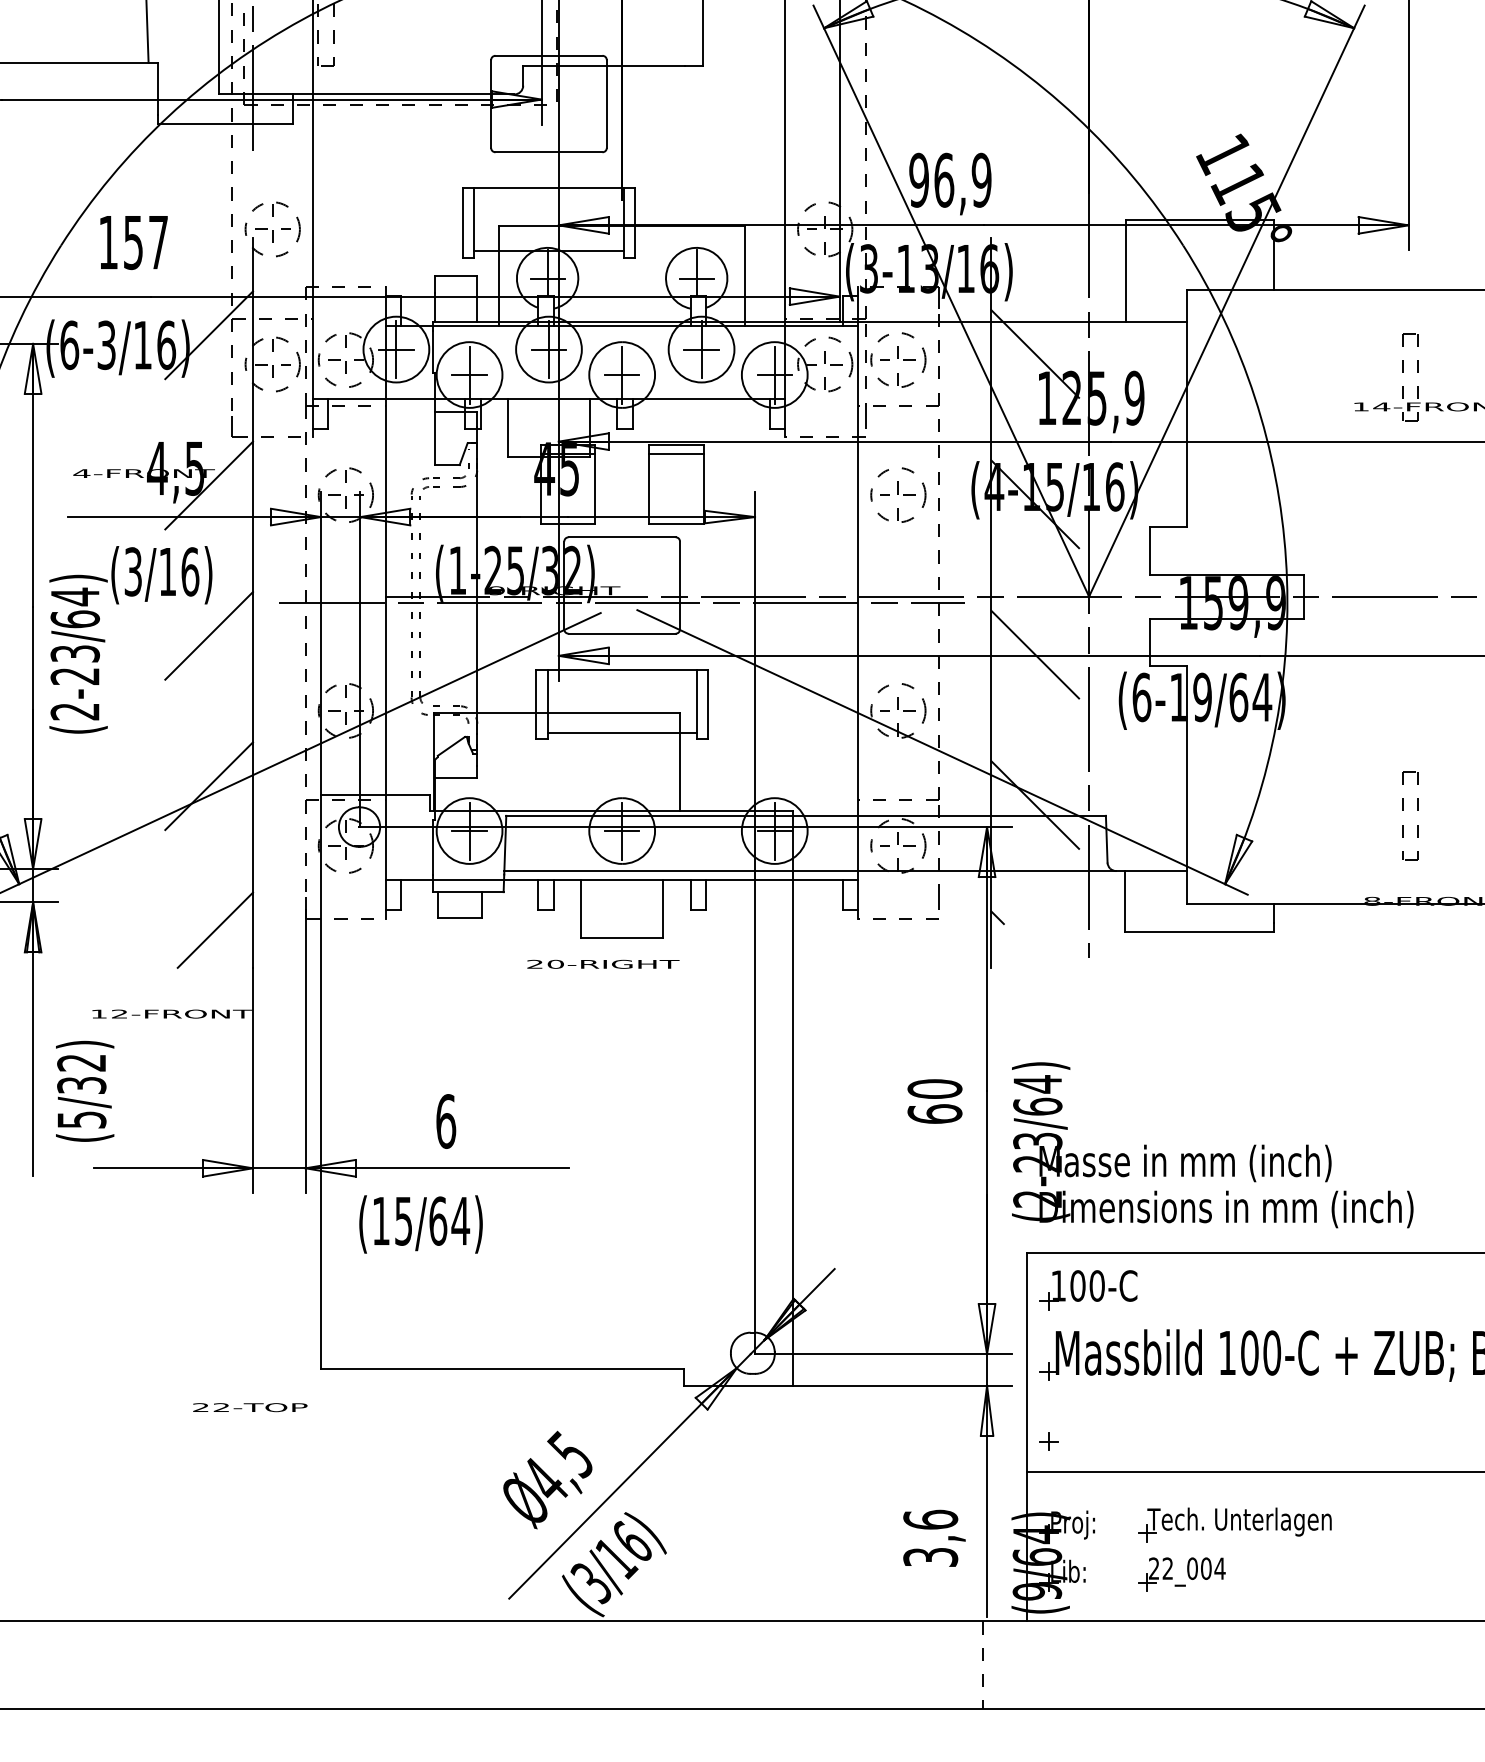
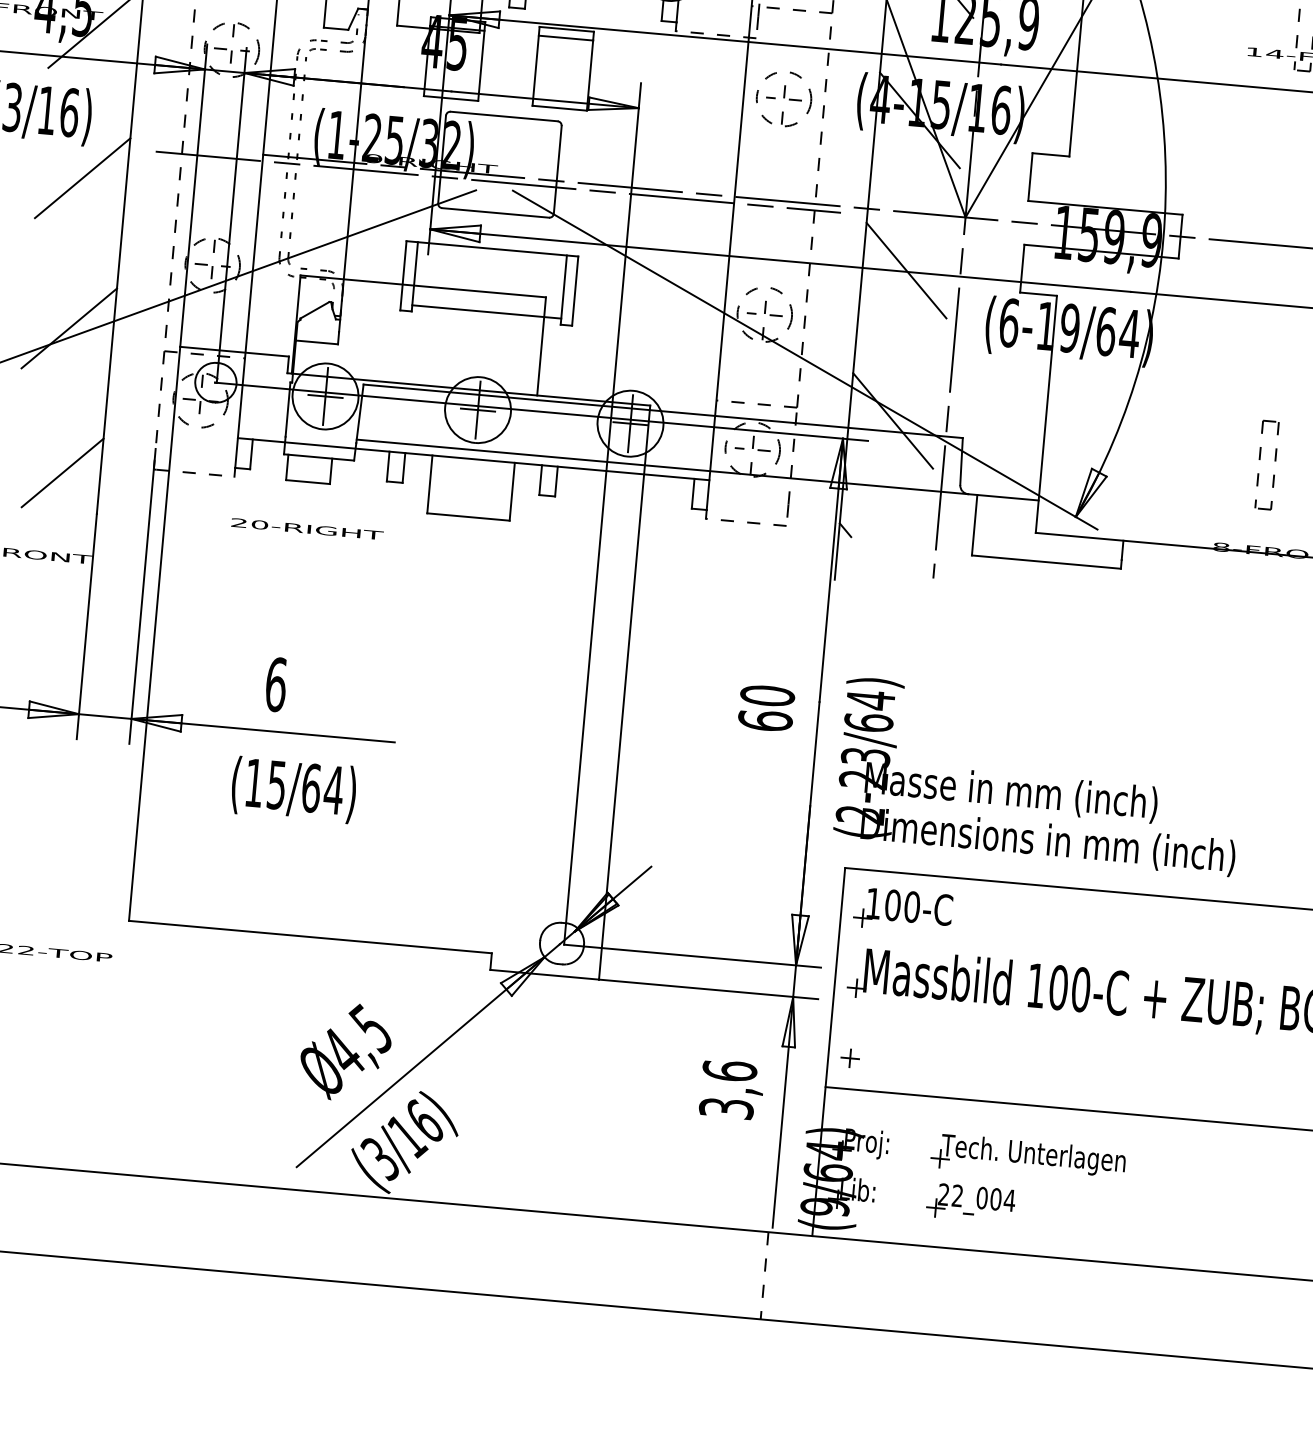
text: (603, 963) -> (307, 528), moved
text: (420, 1224) -> (293, 789), moved
text: (934, 1537) -> (732, 1088), moved

